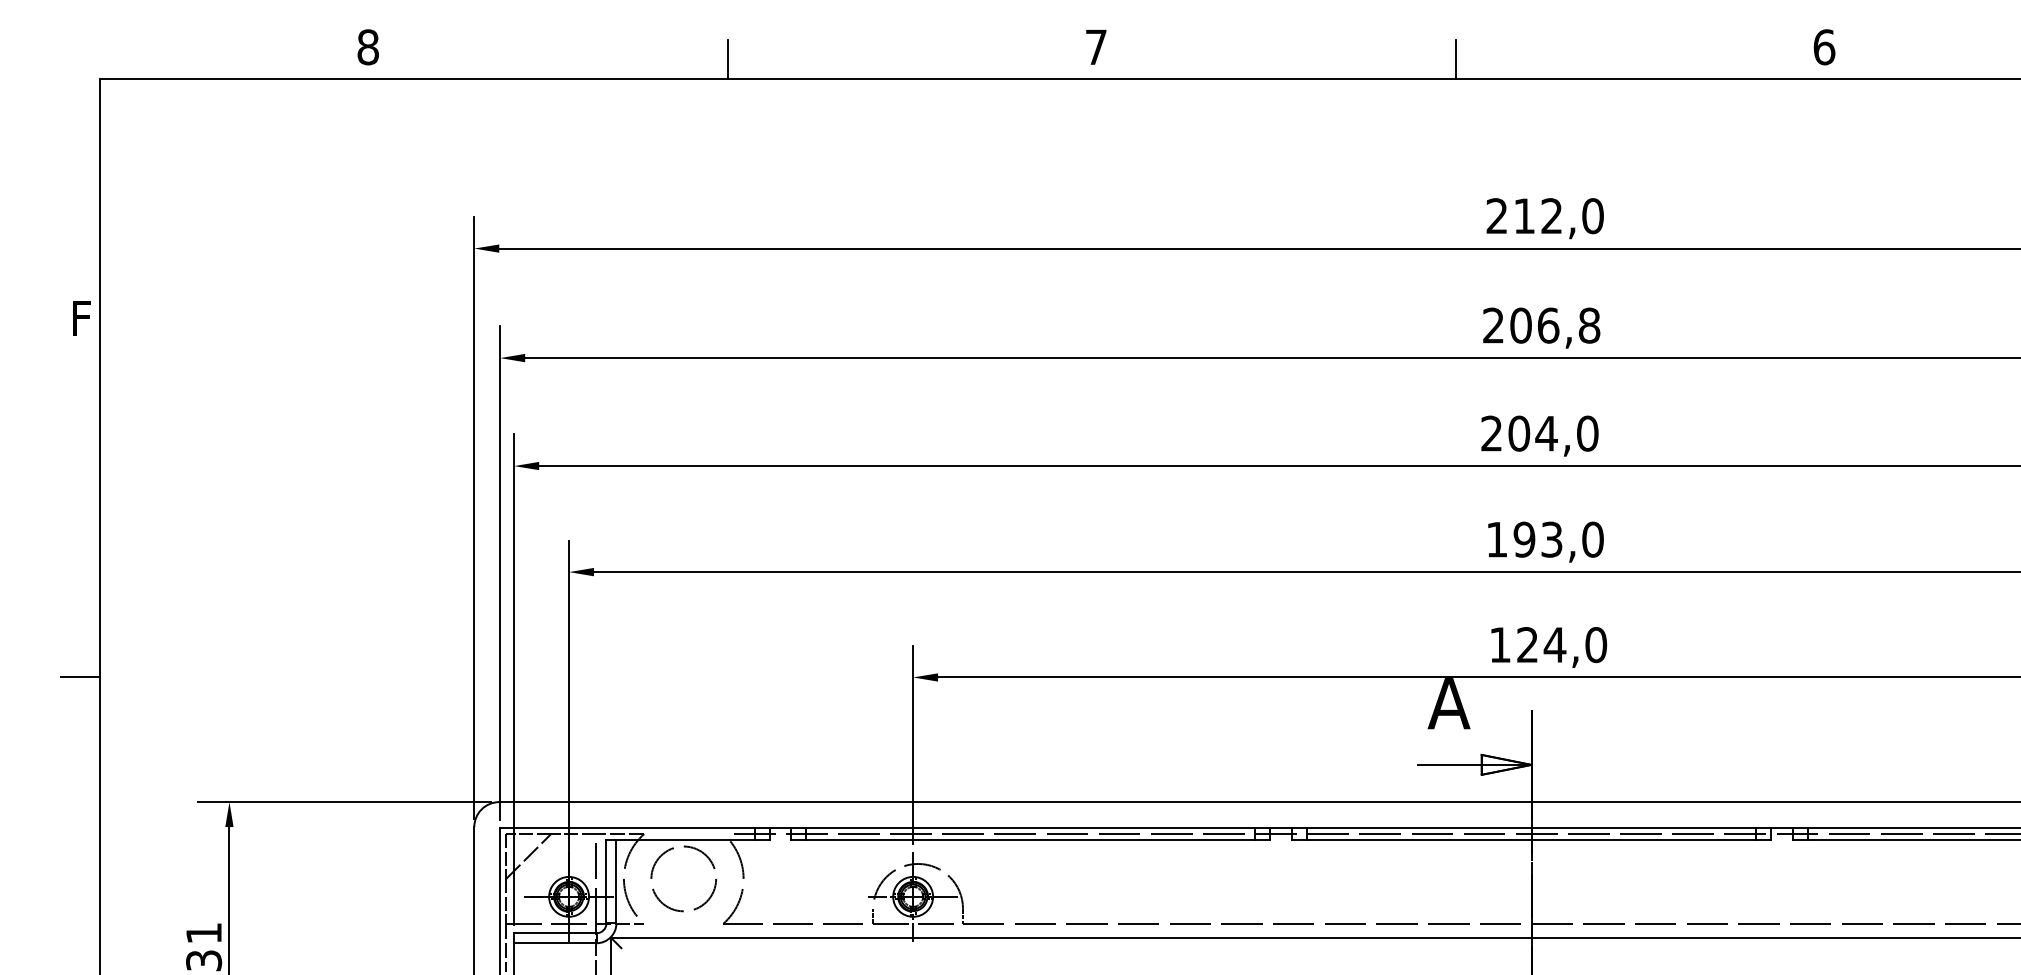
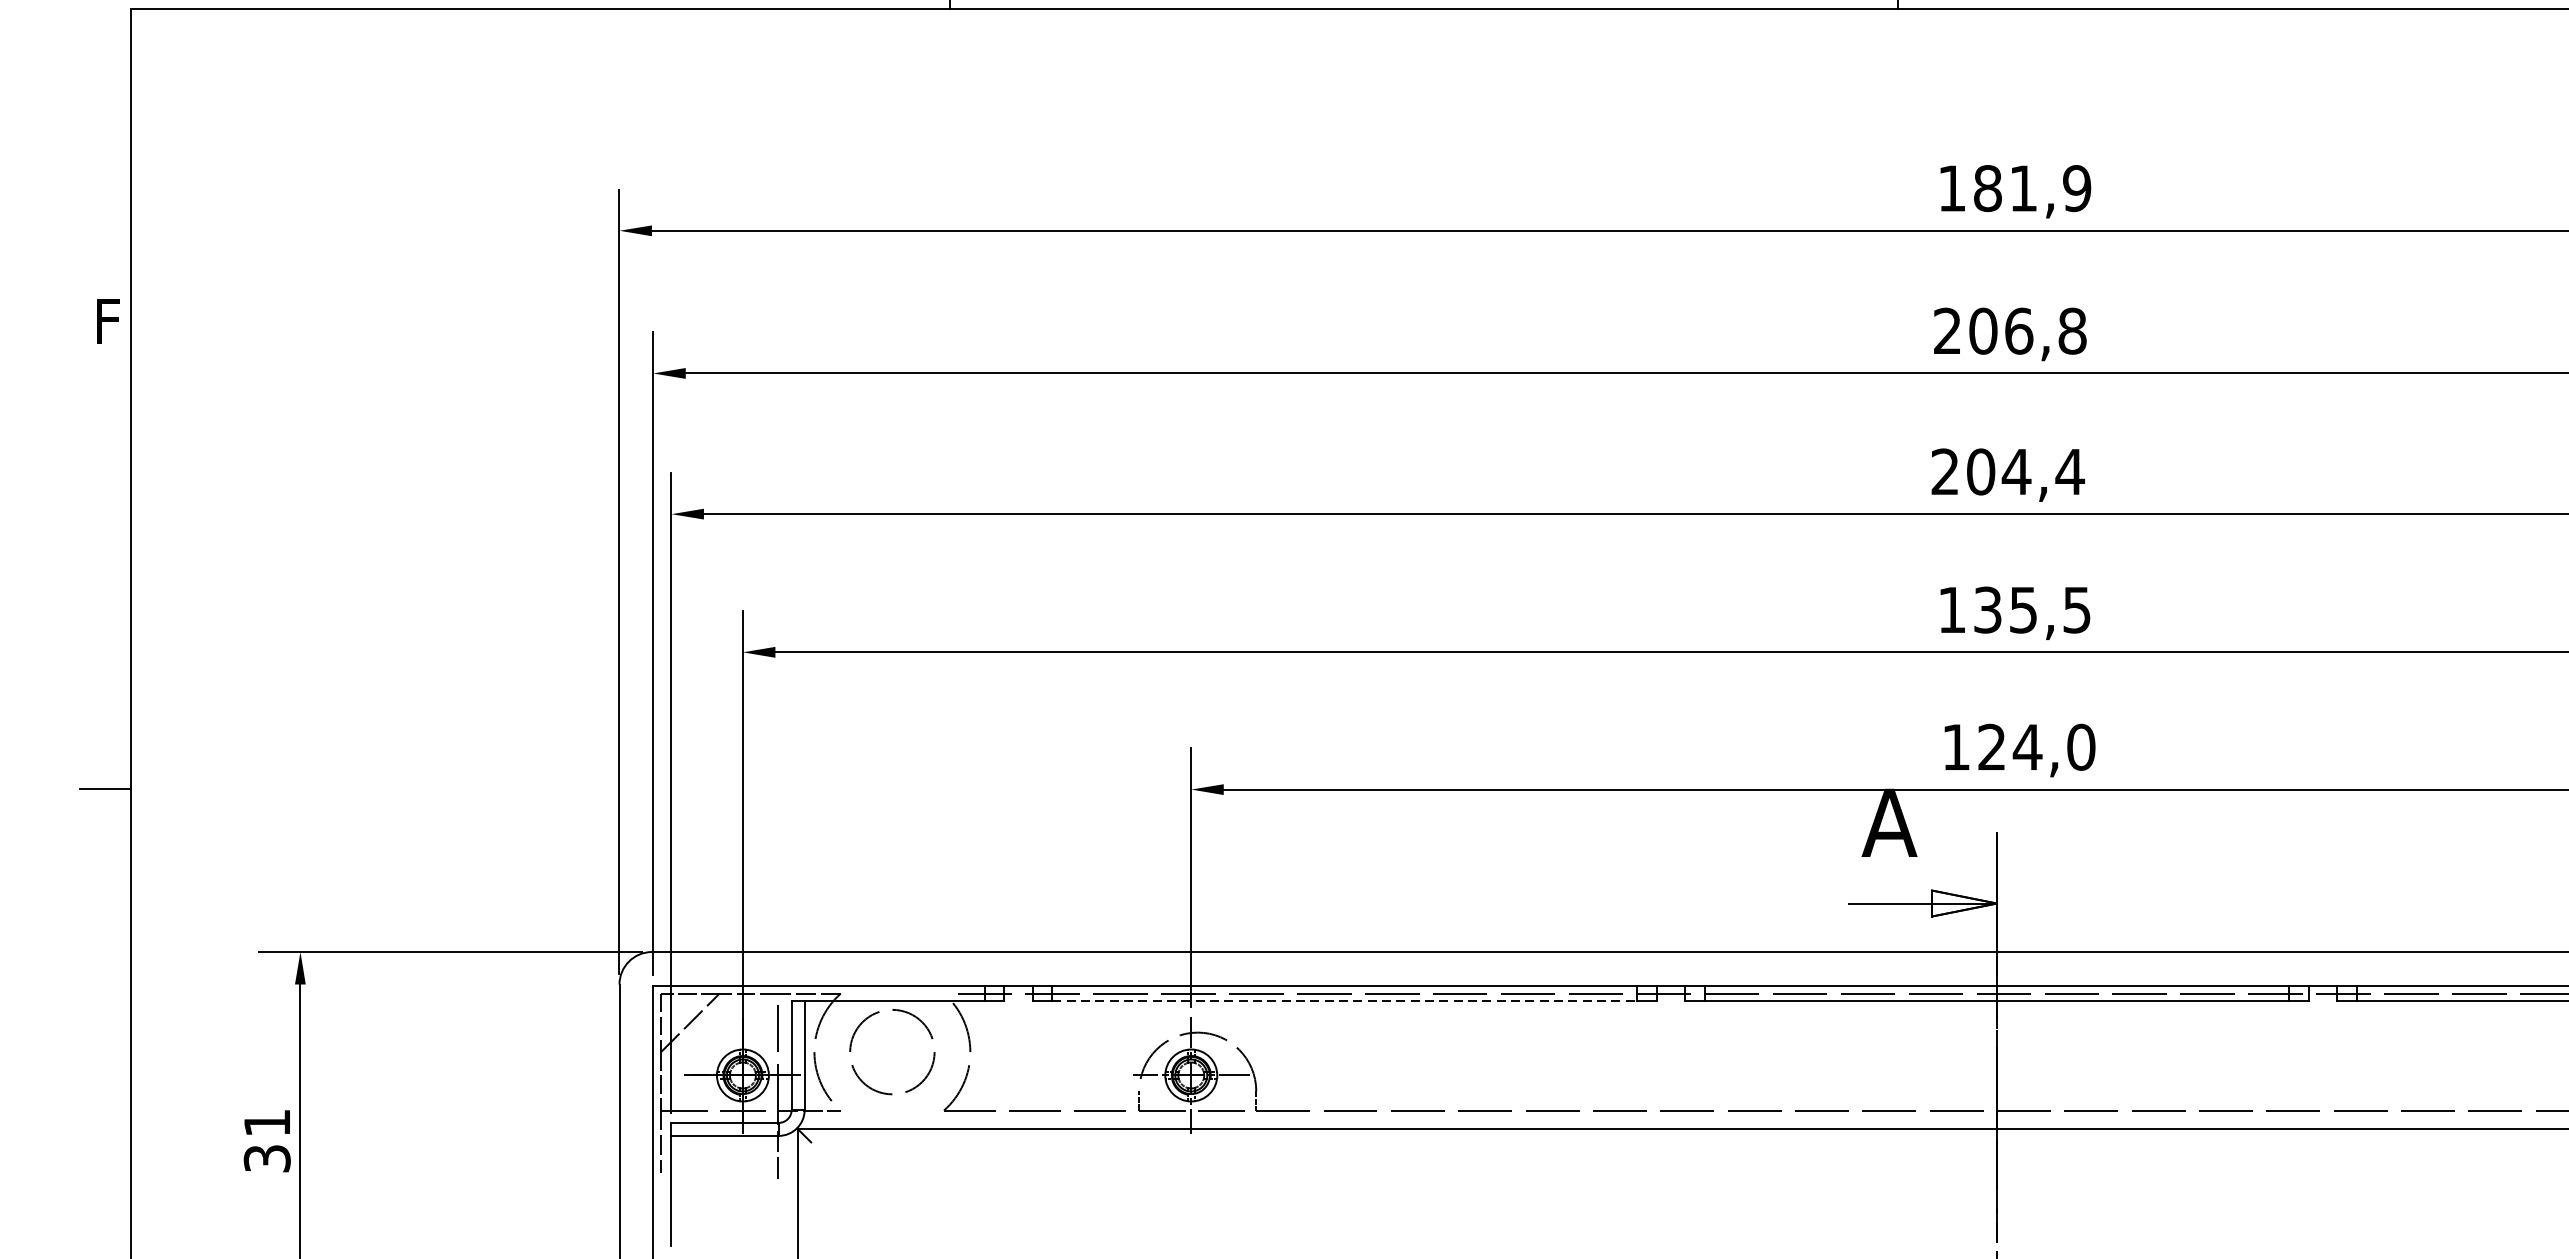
text: (1544, 216) -> (2013, 188), 212,0 -> 181,9
text: (1587, 433) -> (2069, 471), 204,0 -> 204,4
text: (1558, 539) -> (2032, 609), 193,0 -> 135,5
line: (1031, 840) -> (1345, 1002), solid -> dashed

